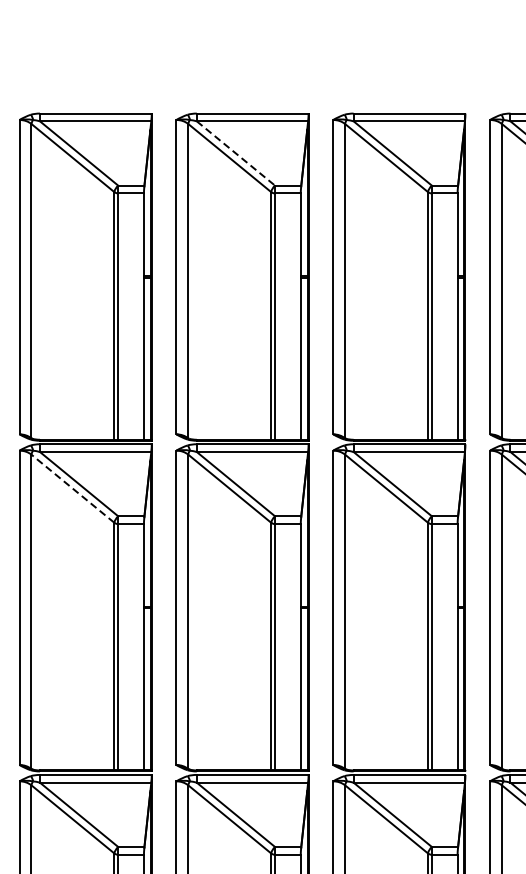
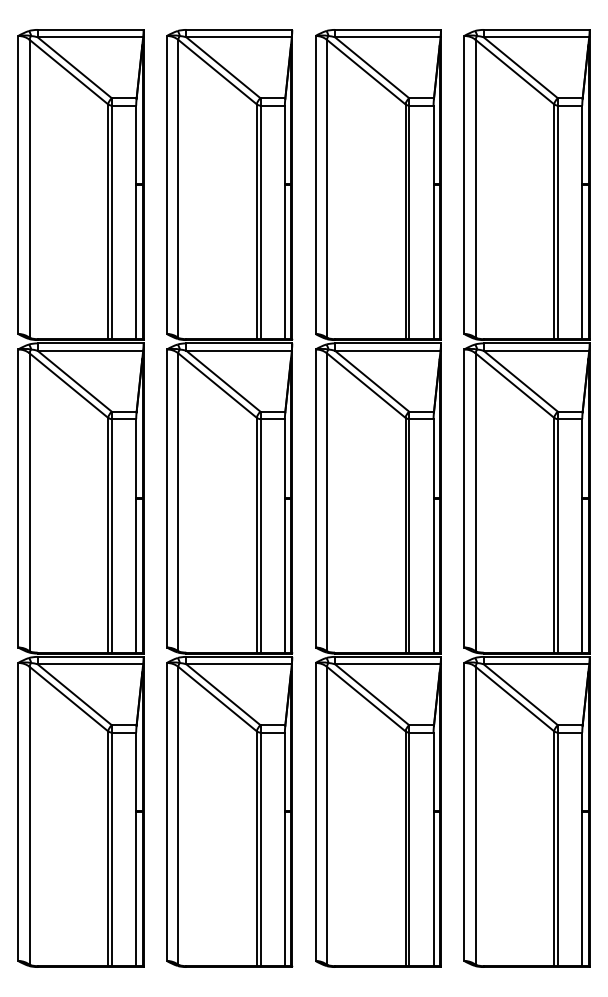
line: (236, 154) -> (223, 68), dashed -> solid
line: (72, 488) -> (68, 385), dashed -> solid

